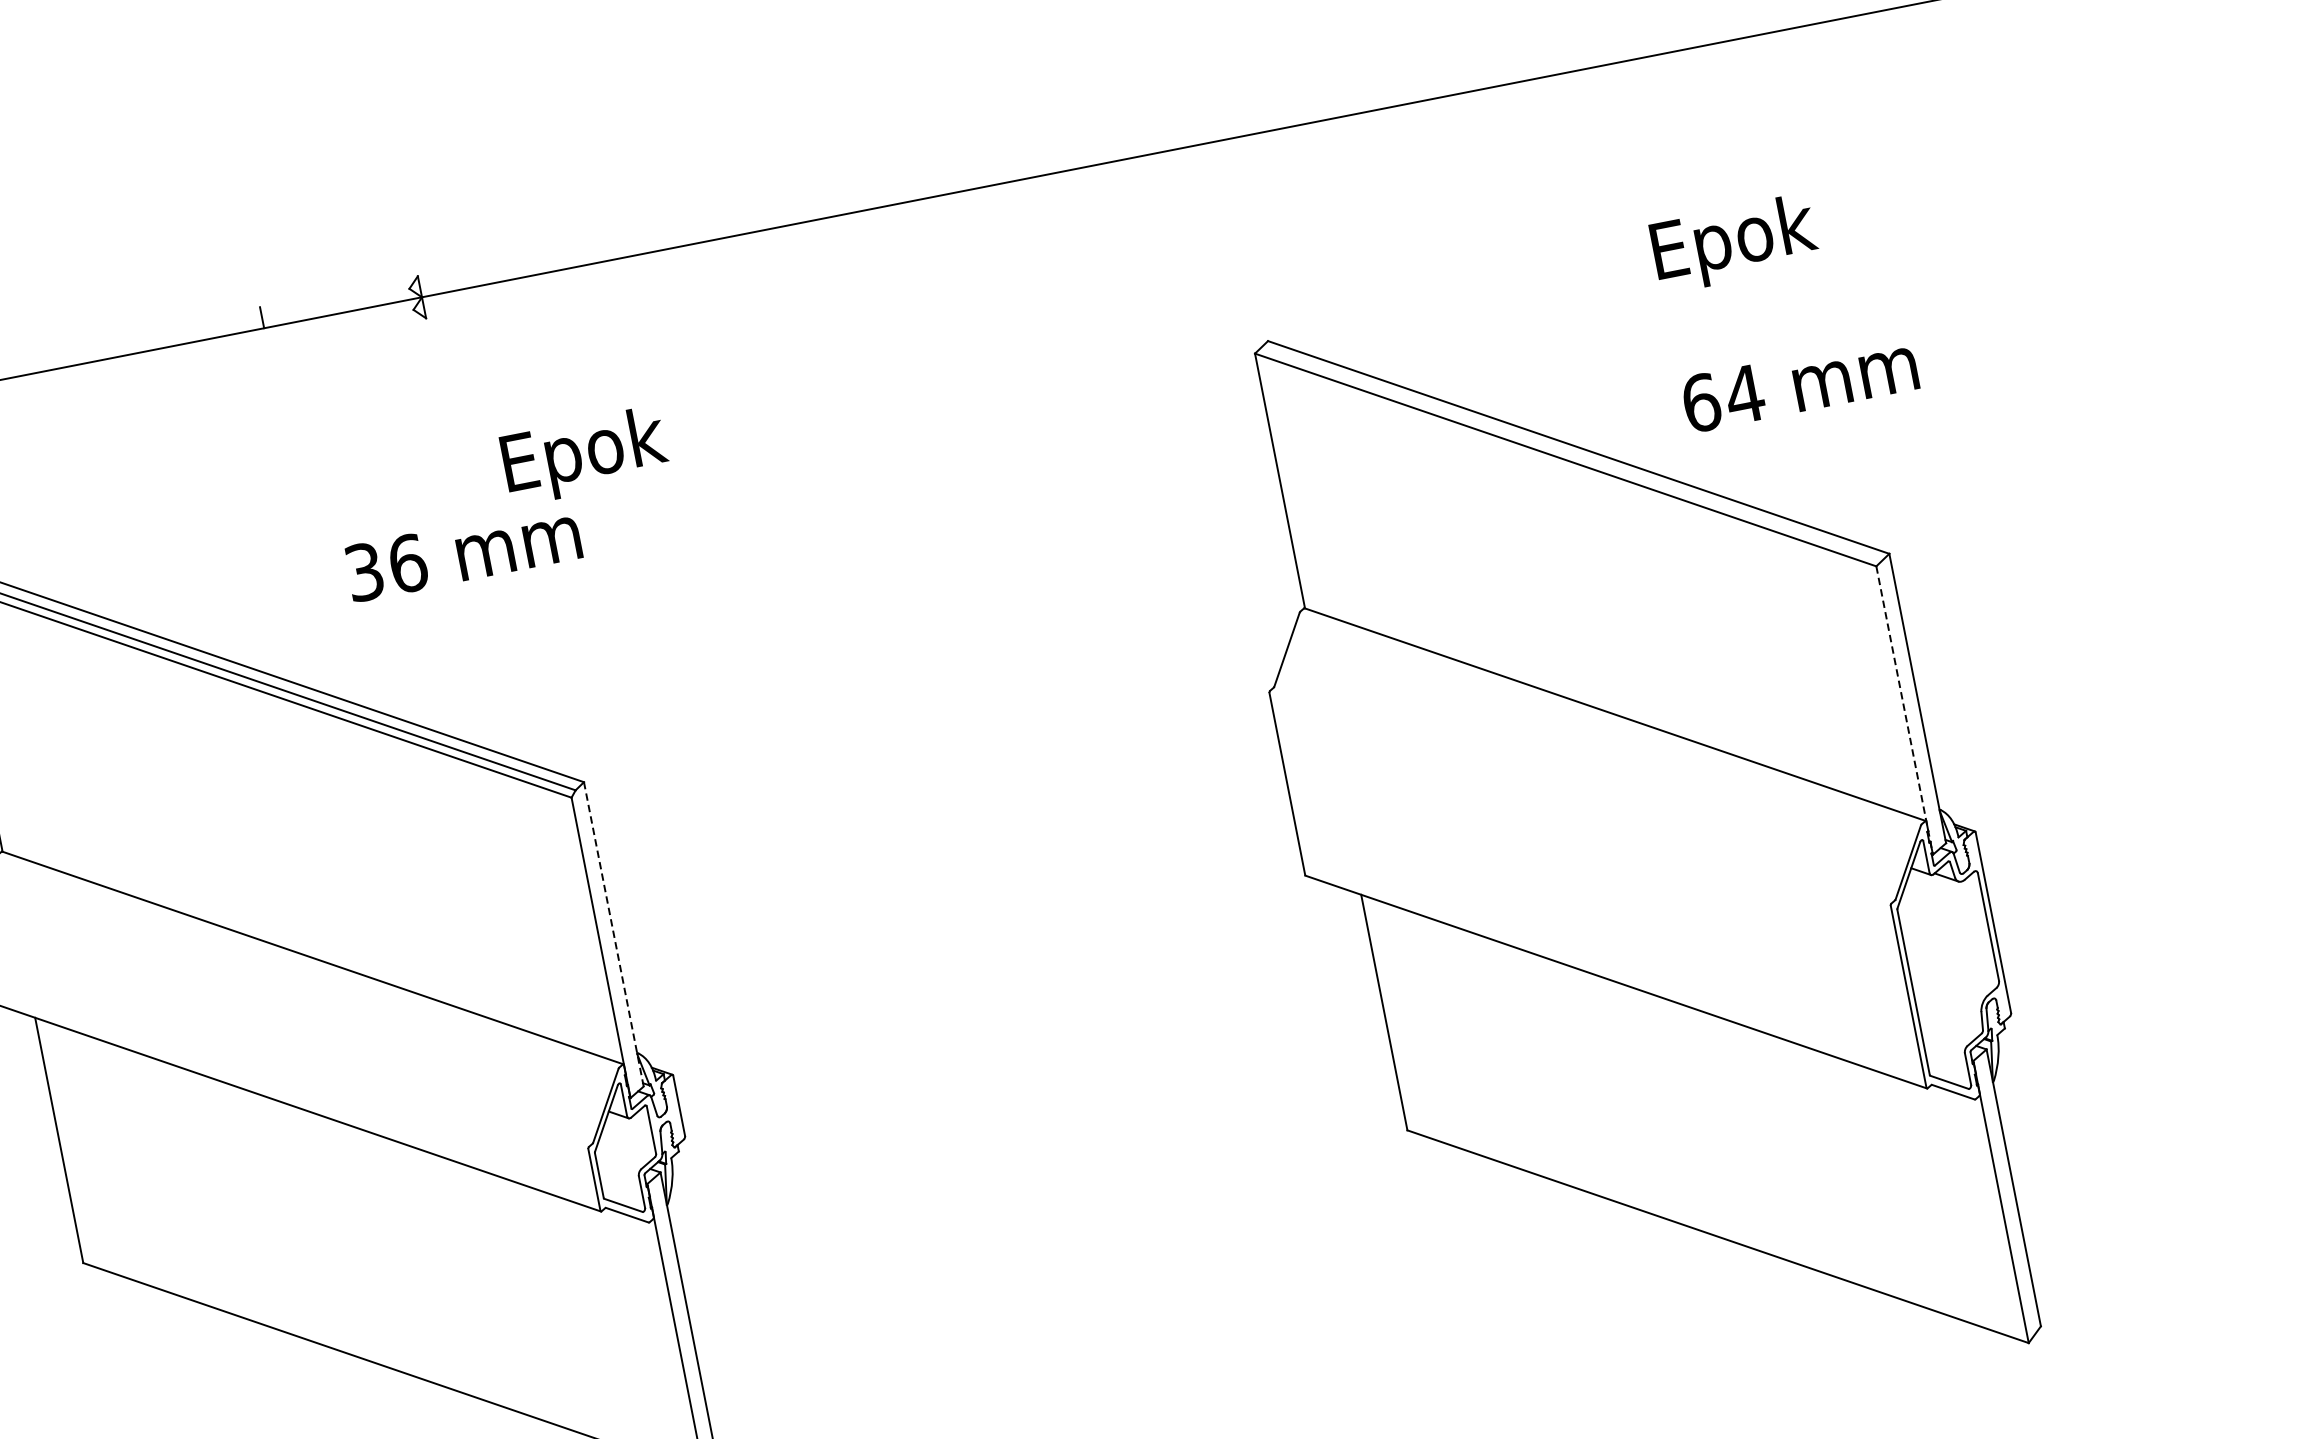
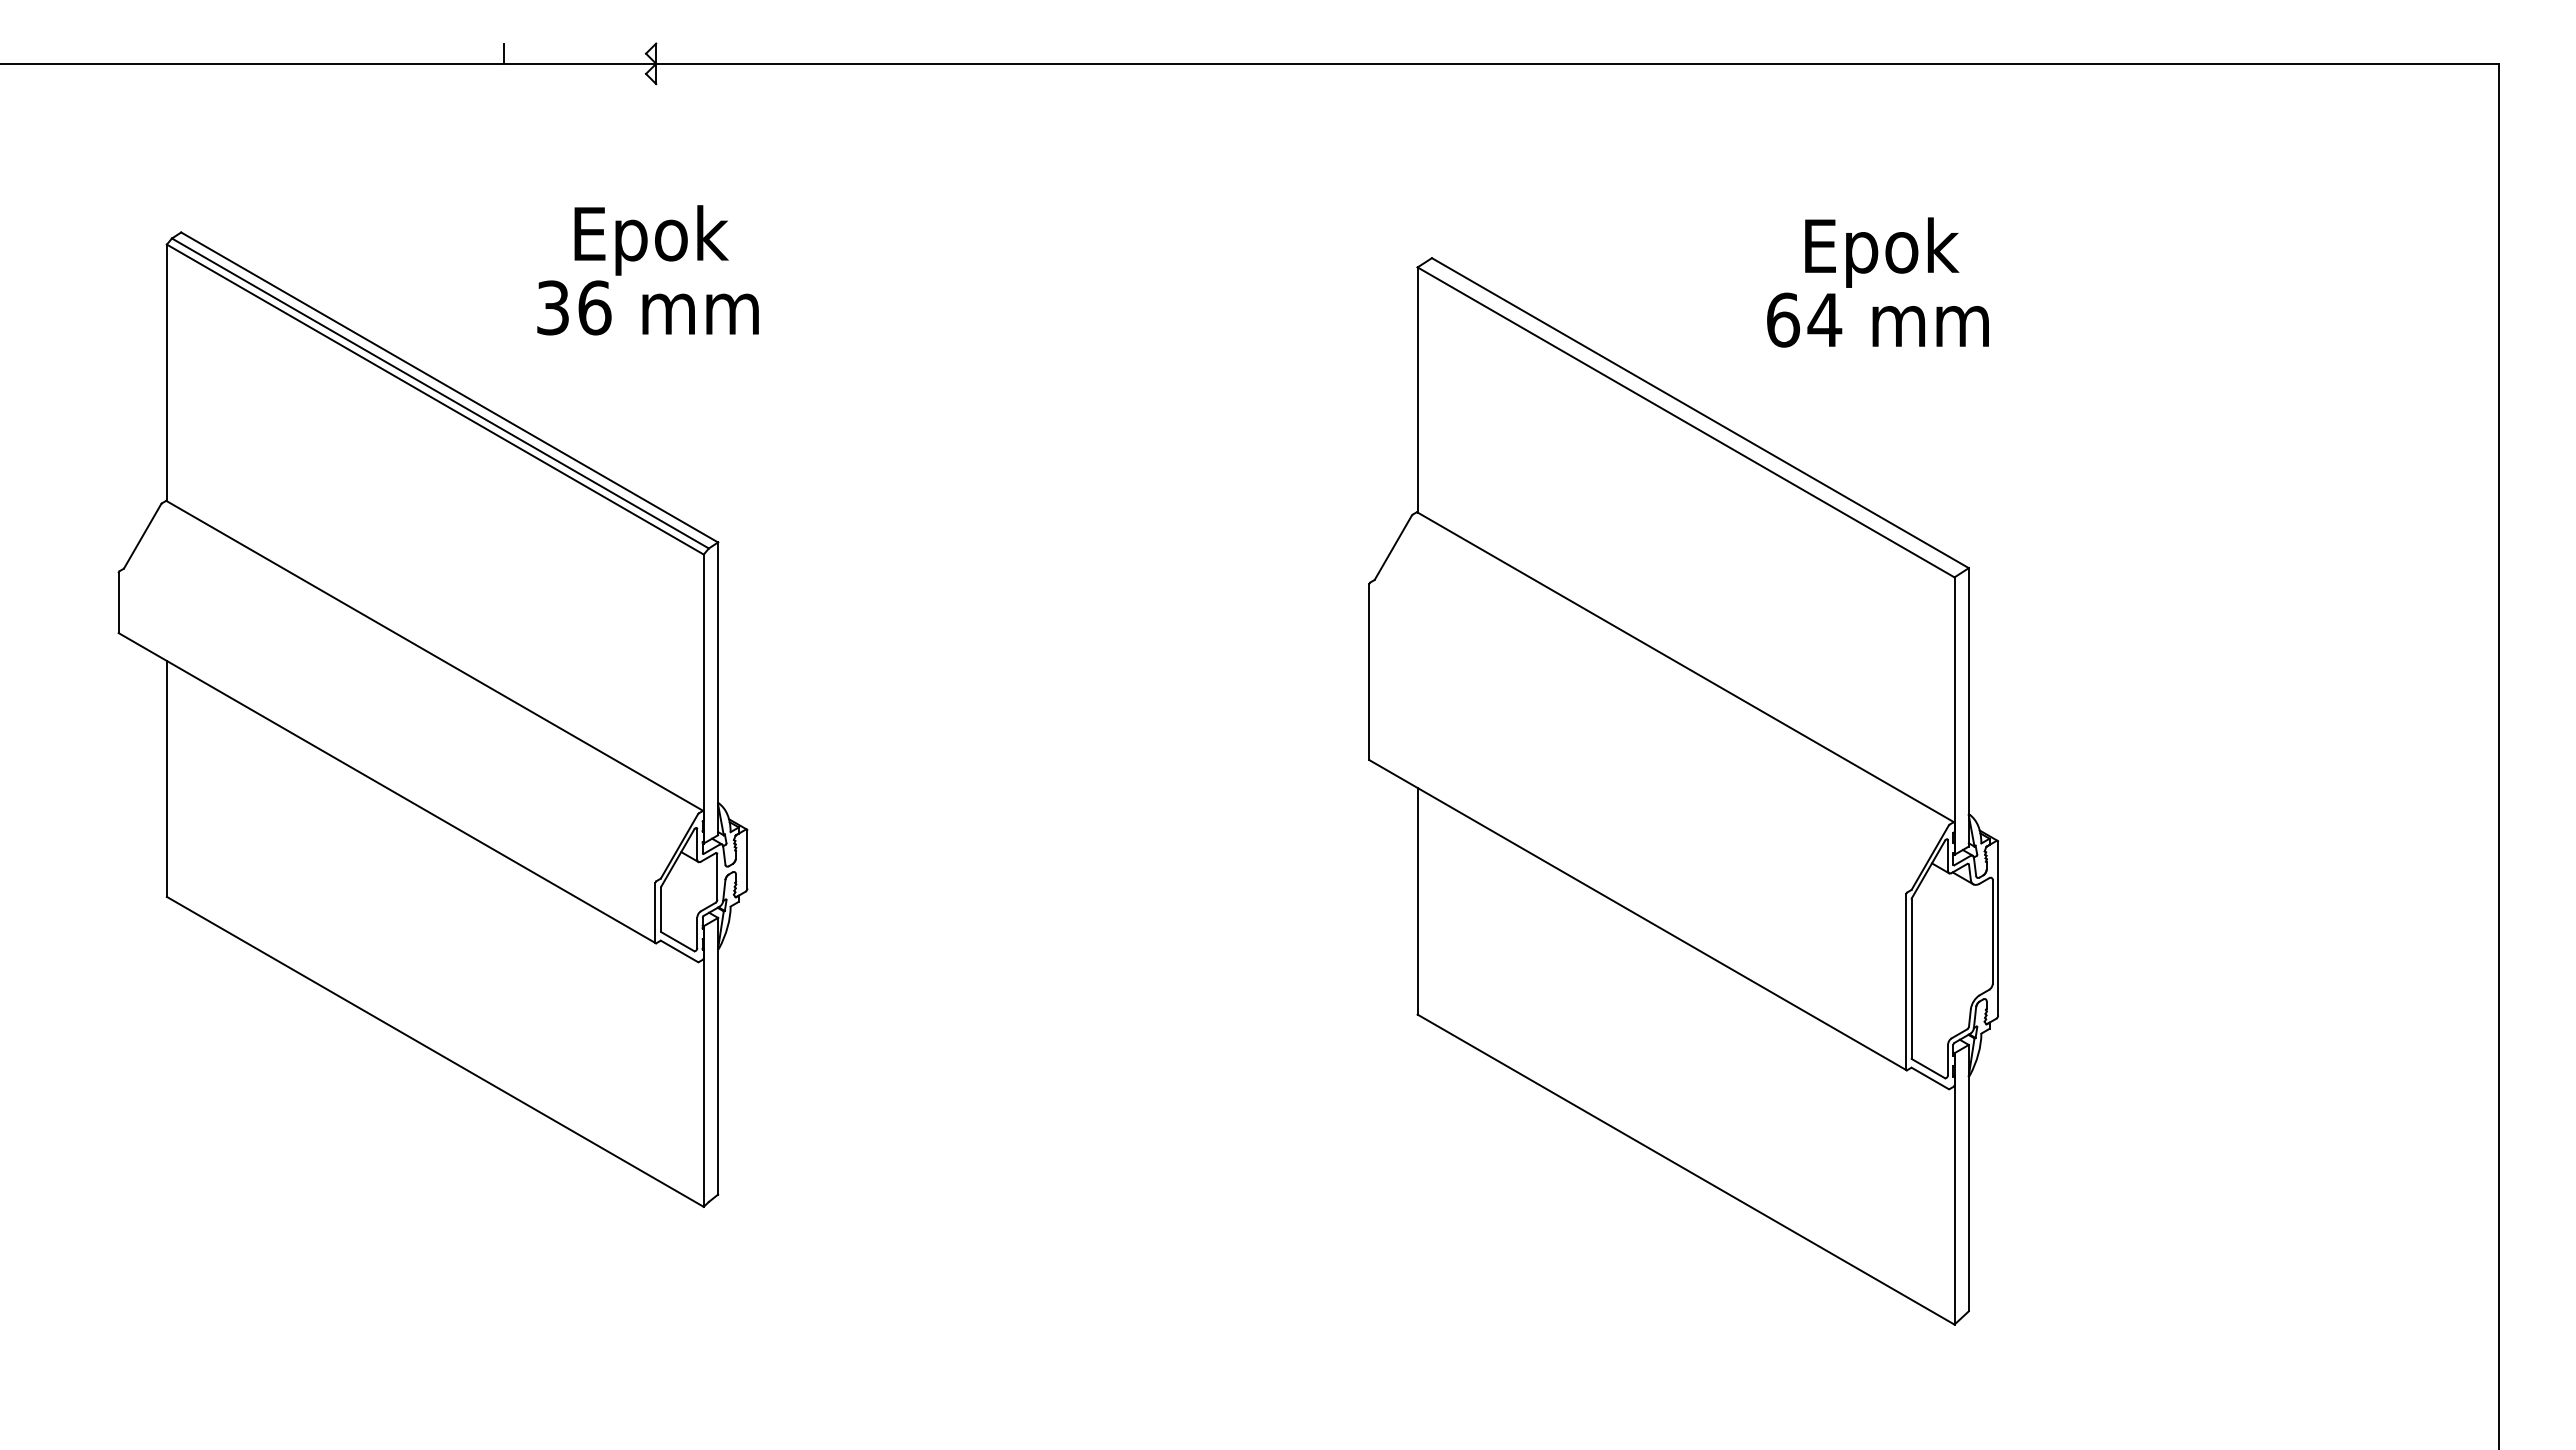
text: (1799, 382) -> (1877, 319), moved
text: (585, 456) -> (651, 240), moved
line: (1904, 710) -> (1954, 716), dashed -> solid
line: (614, 933) -> (718, 688), dashed -> solid

